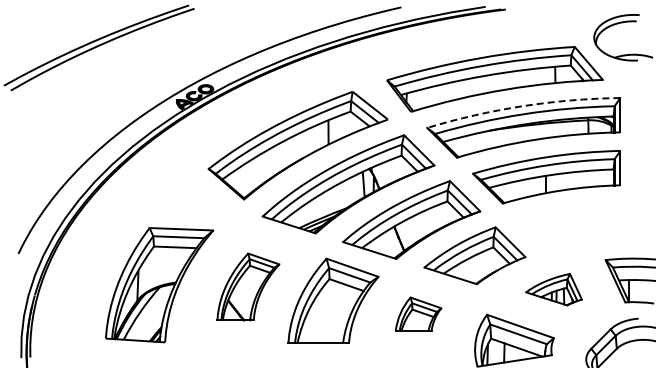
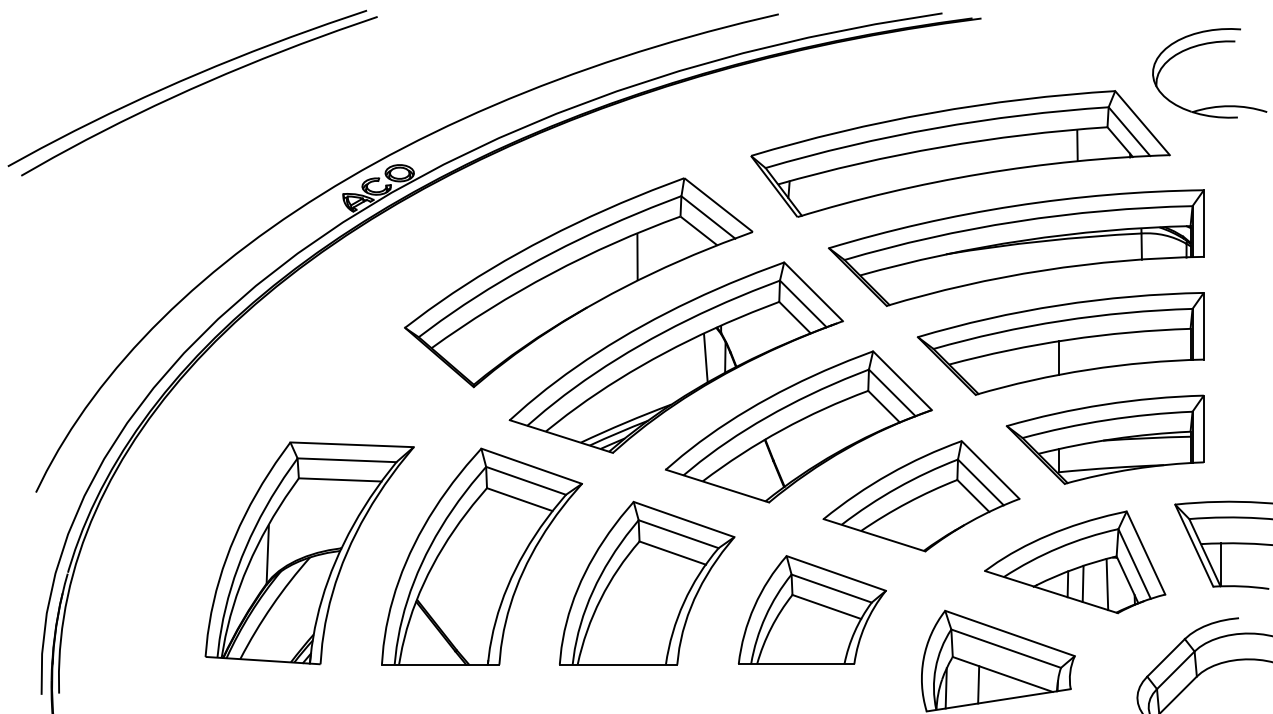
arc: (522, 106) -> (1013, 206), dashed -> solid
part: (568, 226) -> (1103, 439), added
part: (248, 286) -> (482, 555), size x1.67
part: (553, 289) -> (1073, 561), size x1.67
part: (418, 313) -> (812, 608), size x1.67

